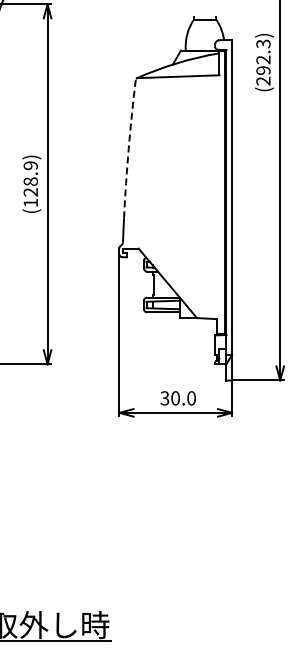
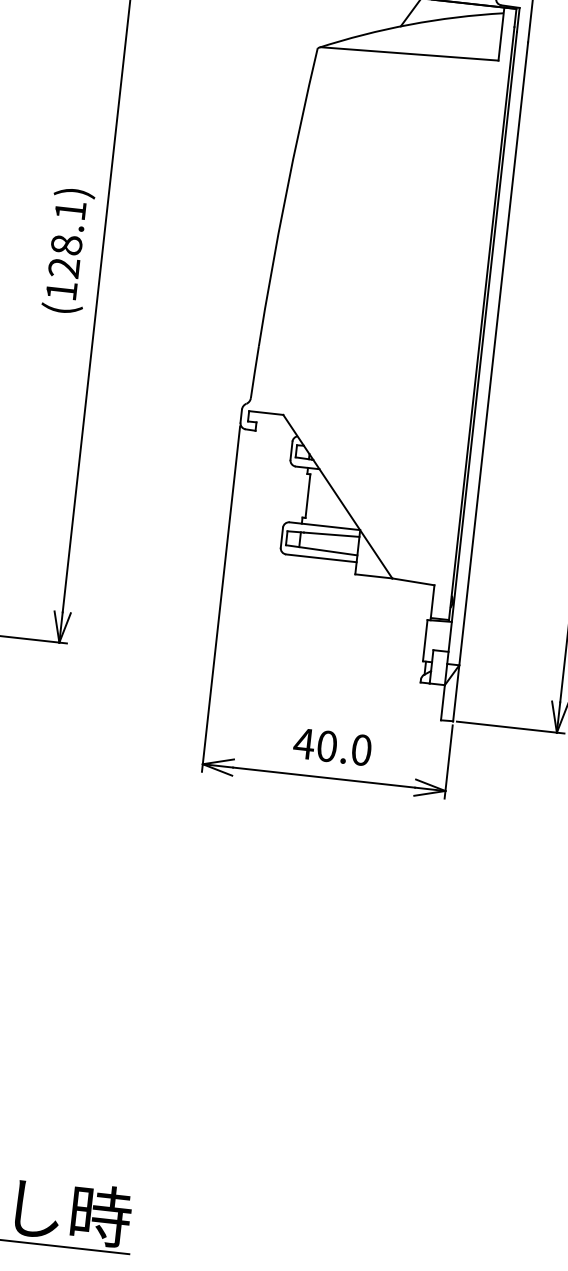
arc: (128, 148) -> (285, 196), dashed -> solid
text: (30, 165) -> (69, 210), (128.9) -> (128.1)
text: (164, 398) -> (303, 743), 30.0 -> 40.0

